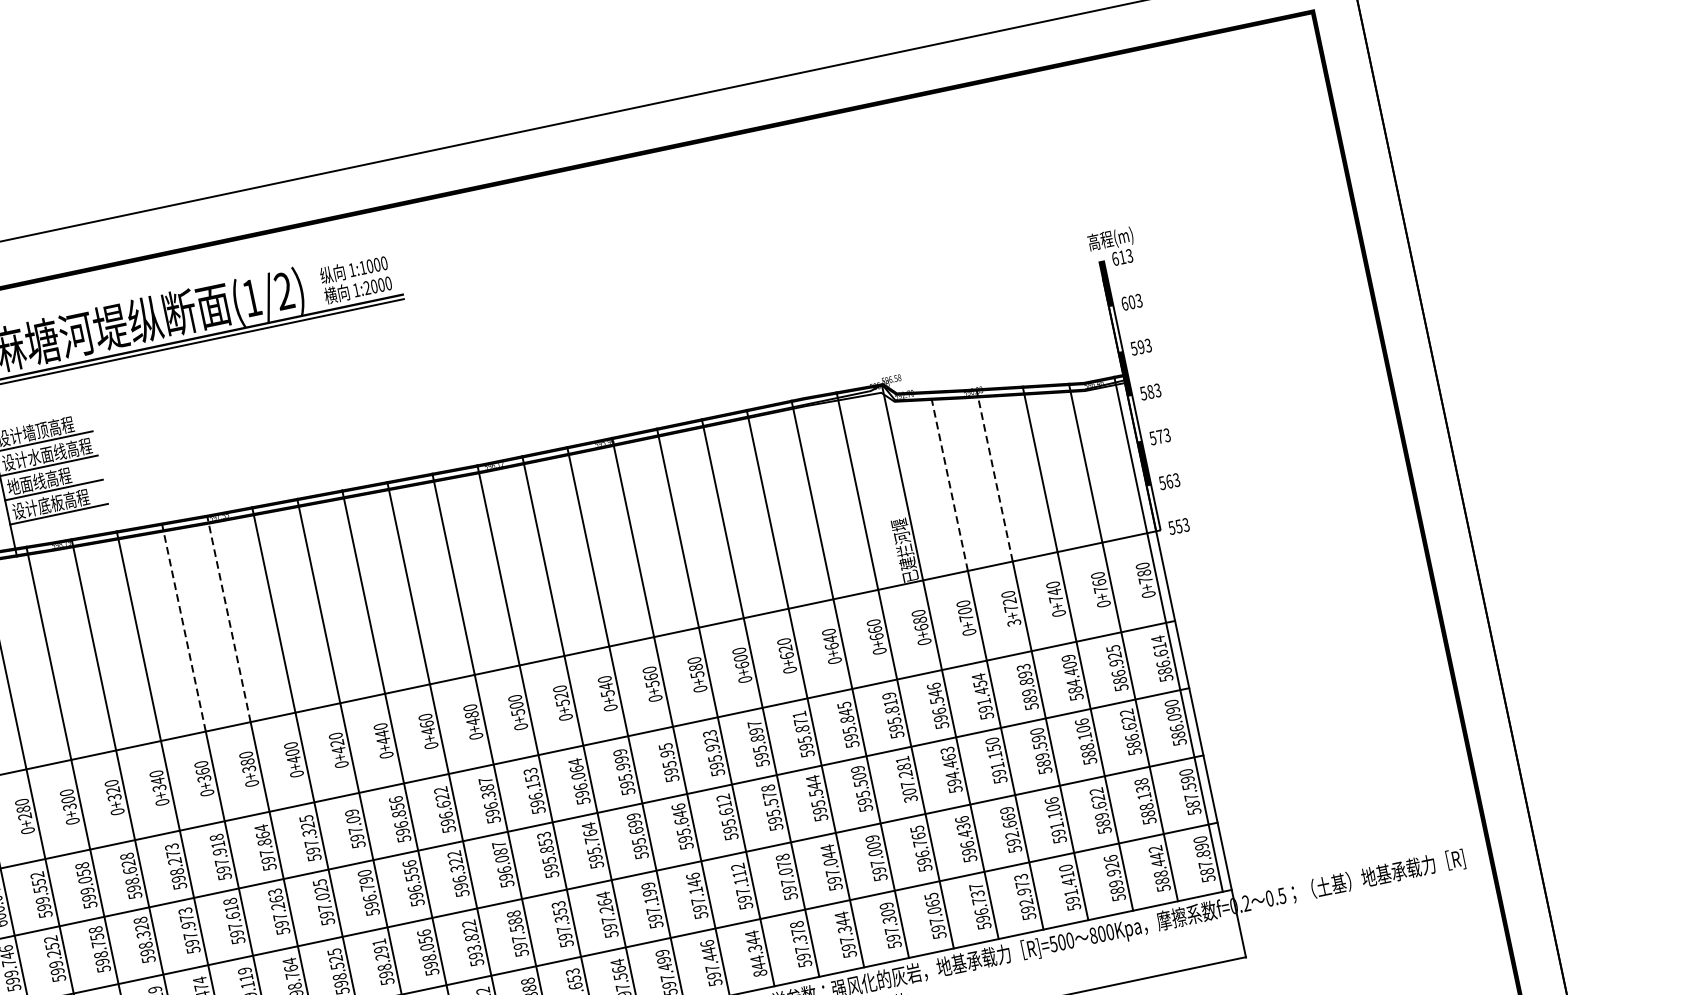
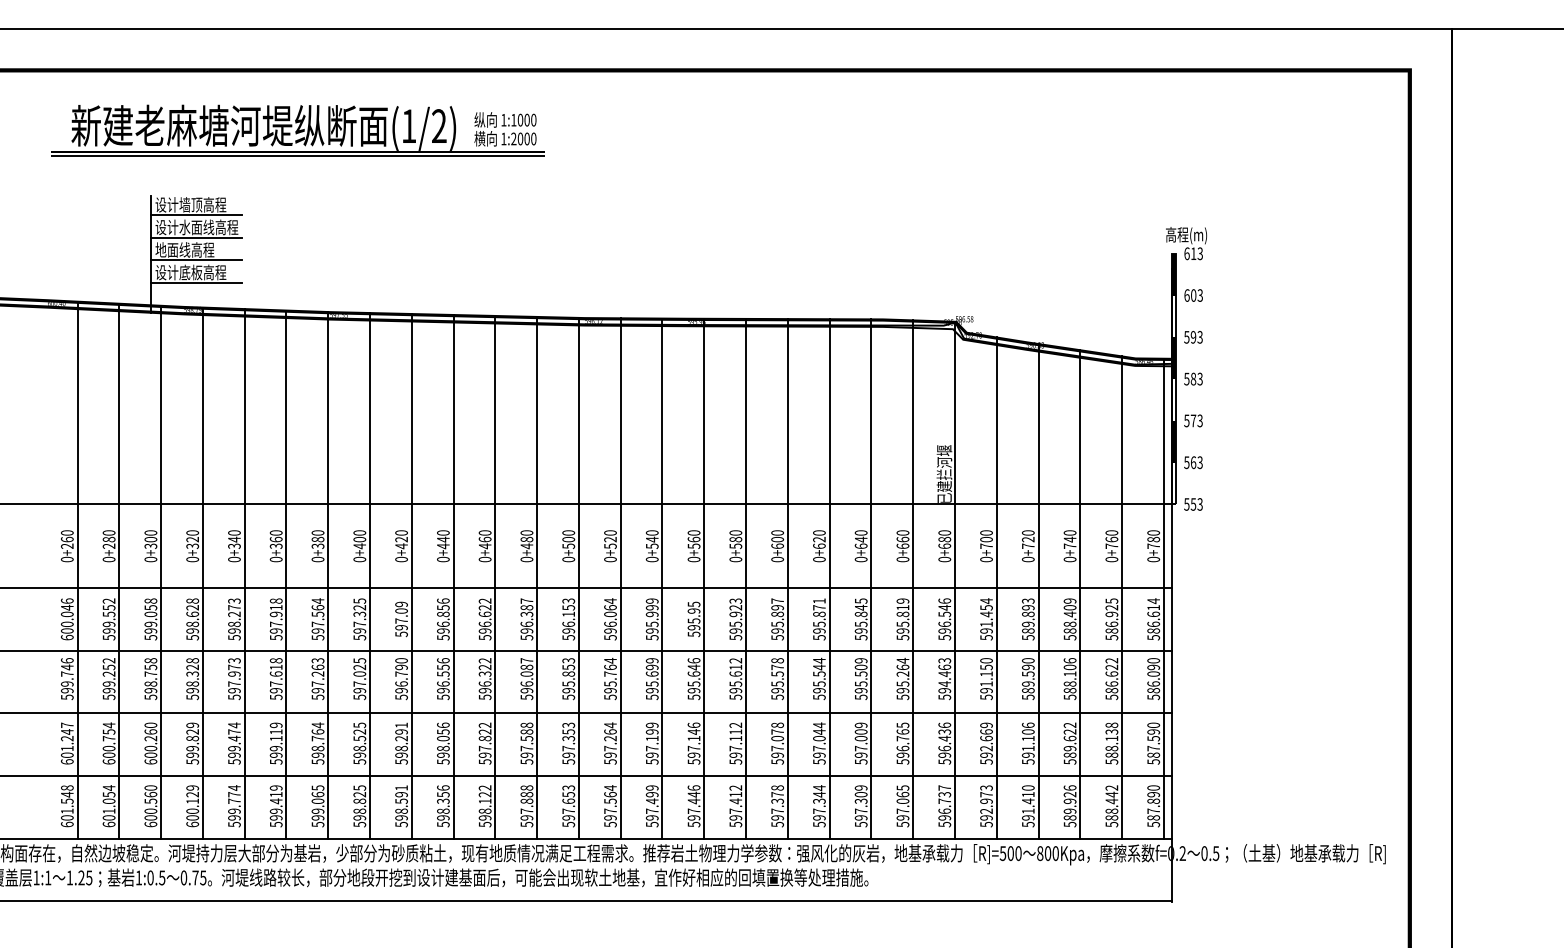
line: (994, 474) -> (1038, 423), dashed -> solid
line: (948, 480) -> (996, 420), dashed -> solid
line: (229, 618) -> (328, 407), dashed -> solid
text: (1014, 622) -> (1028, 559), 3+720 -> 0+720
line: (183, 627) -> (286, 407), dashed -> solid
text: (1073, 683) -> (1069, 624), 584.409 -> 588.409
text: (906, 778) -> (902, 678), 307.281 -> 595.264
text: (264, 842) -> (317, 614), 597.864 -> 597.564
text: (473, 948) -> (484, 748), 593.822 -> 597.822
text: (755, 954) -> (735, 806), 844.344 -> 597.412

